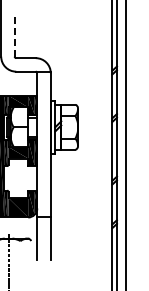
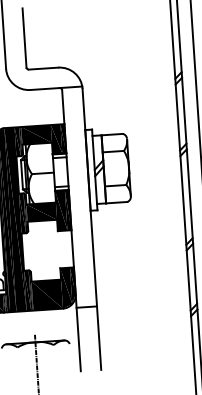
line: (14, 37) -> (24, 38), dashed -> solid

